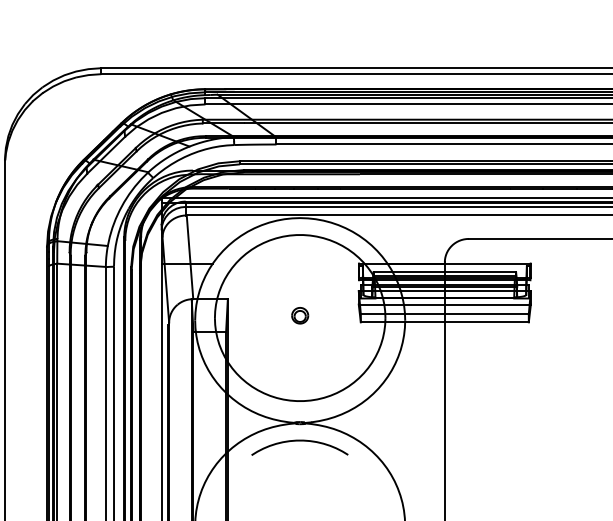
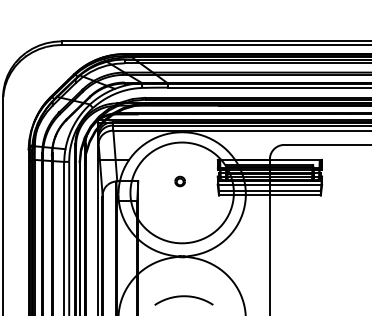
part: (299, 315) -> (179, 181), moved
curve: (299, 442) -> (183, 297), moved

